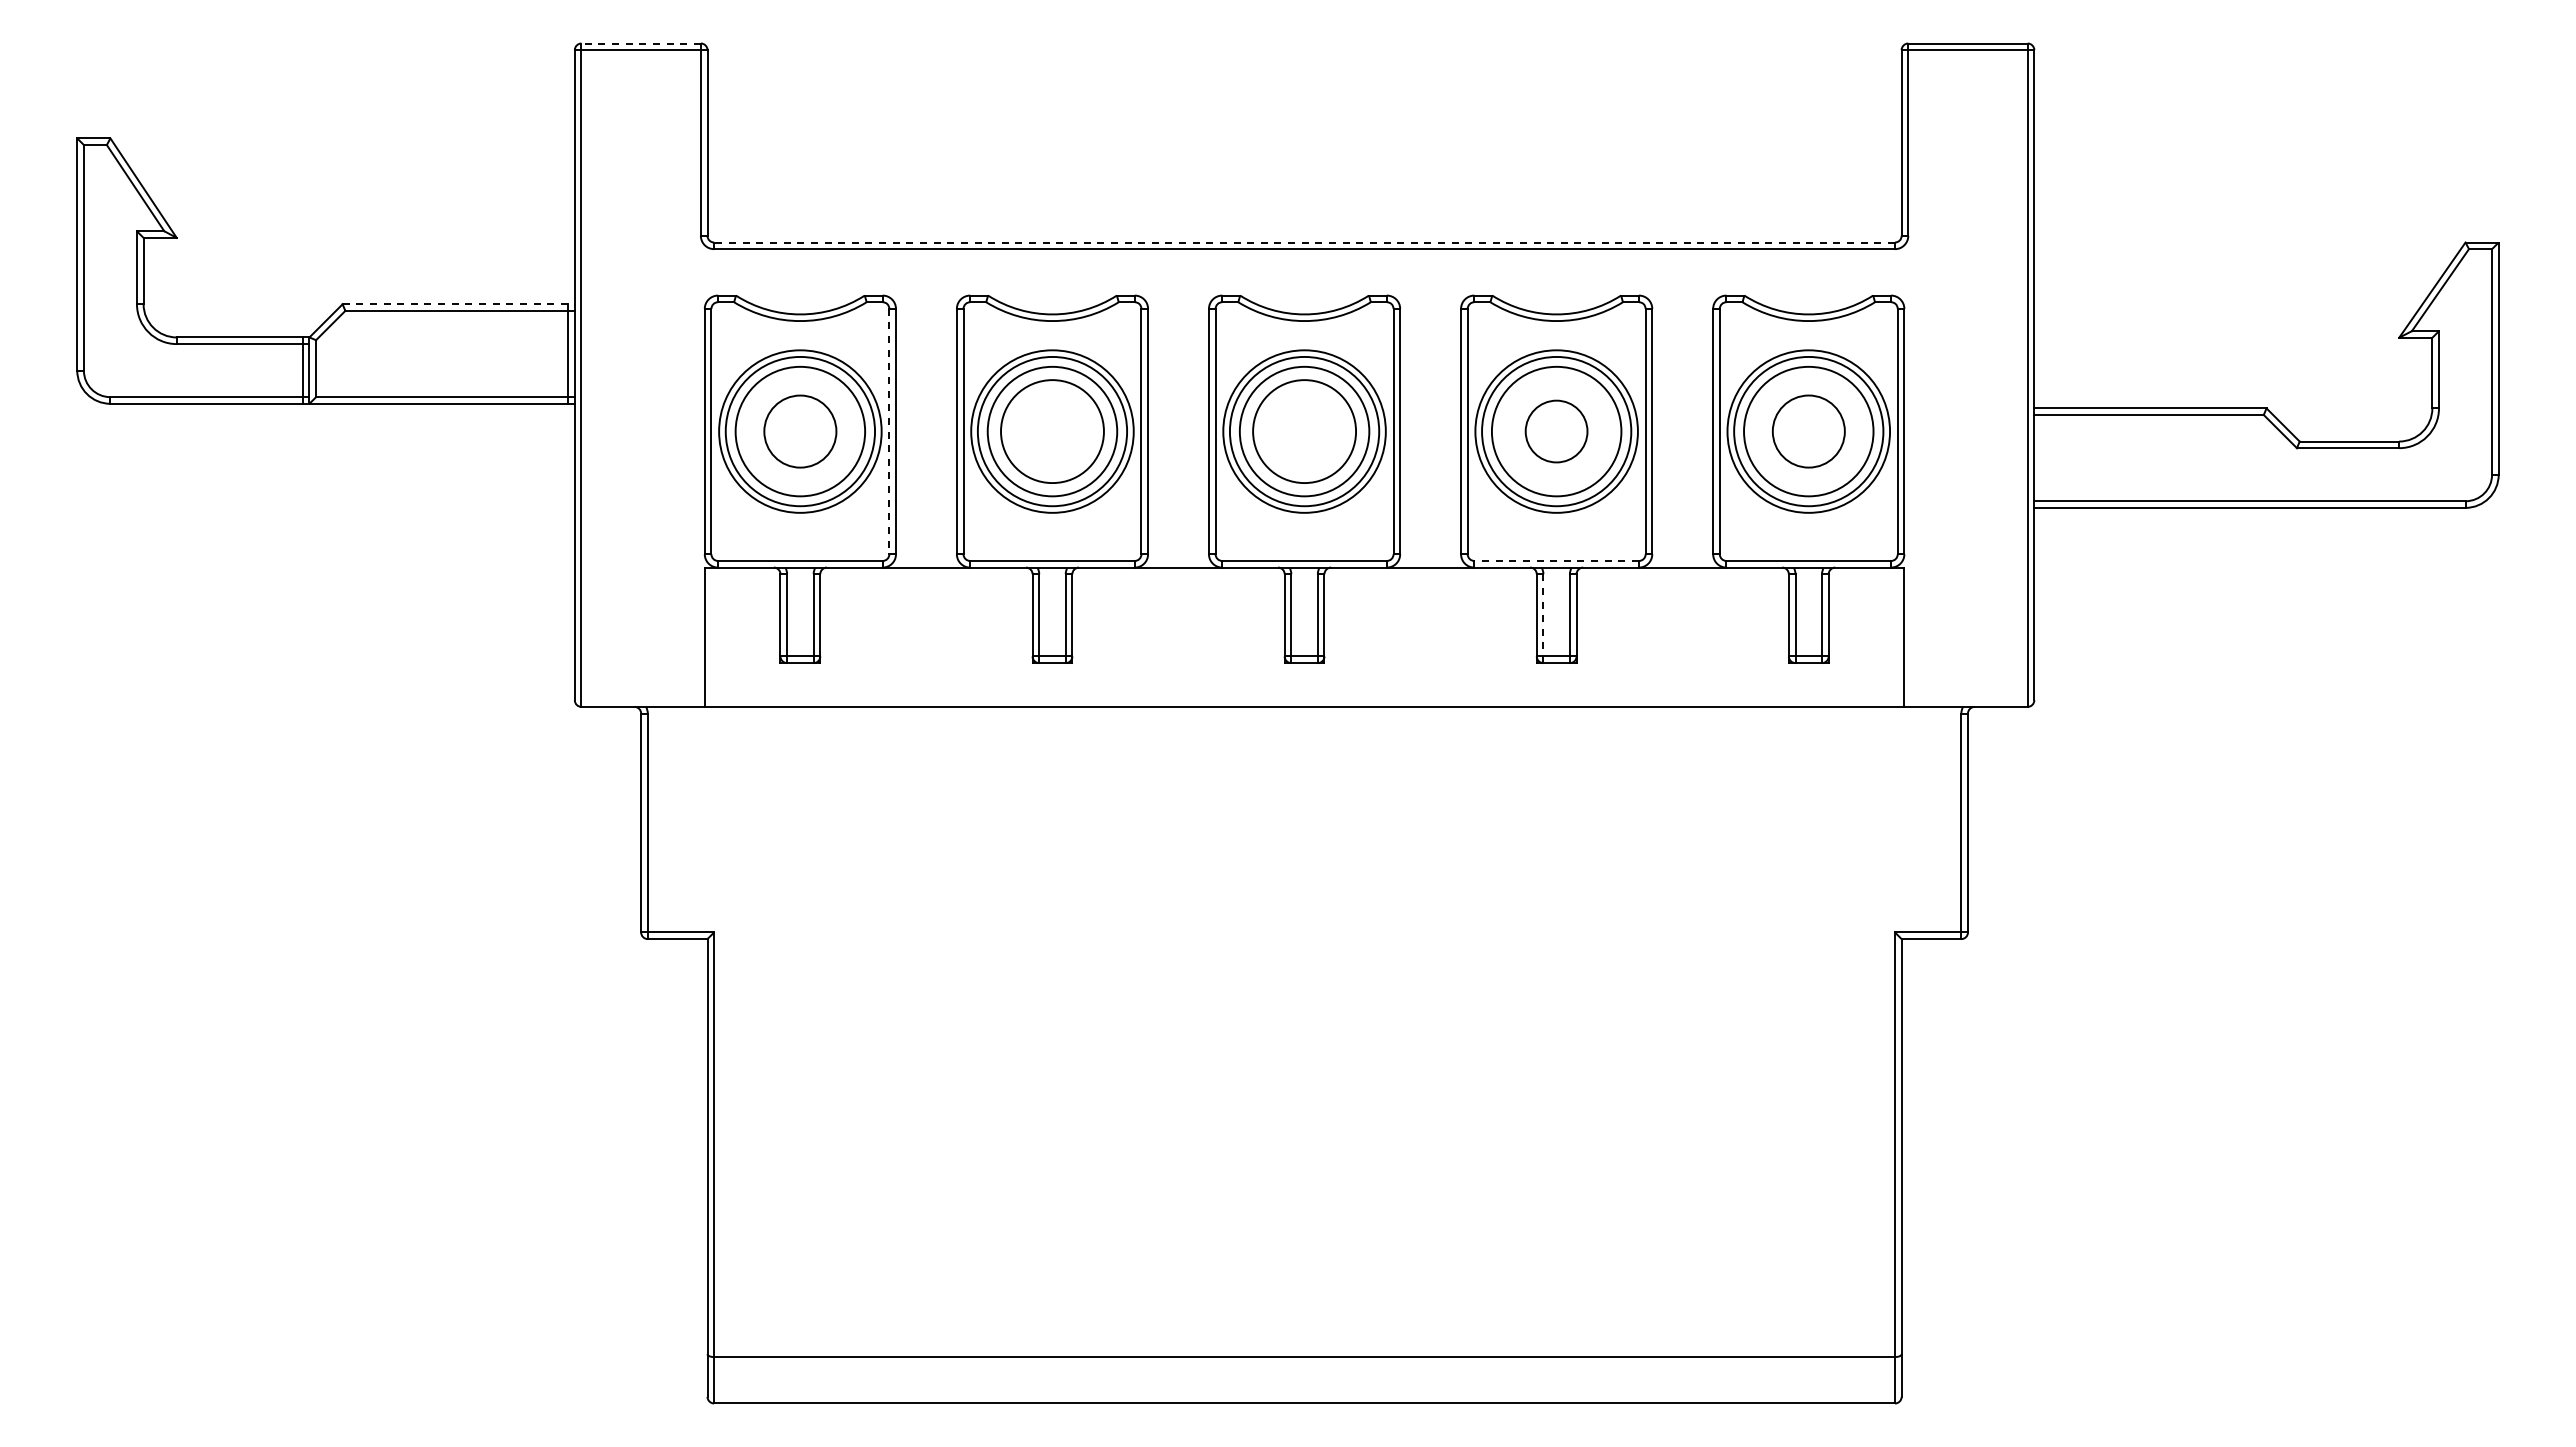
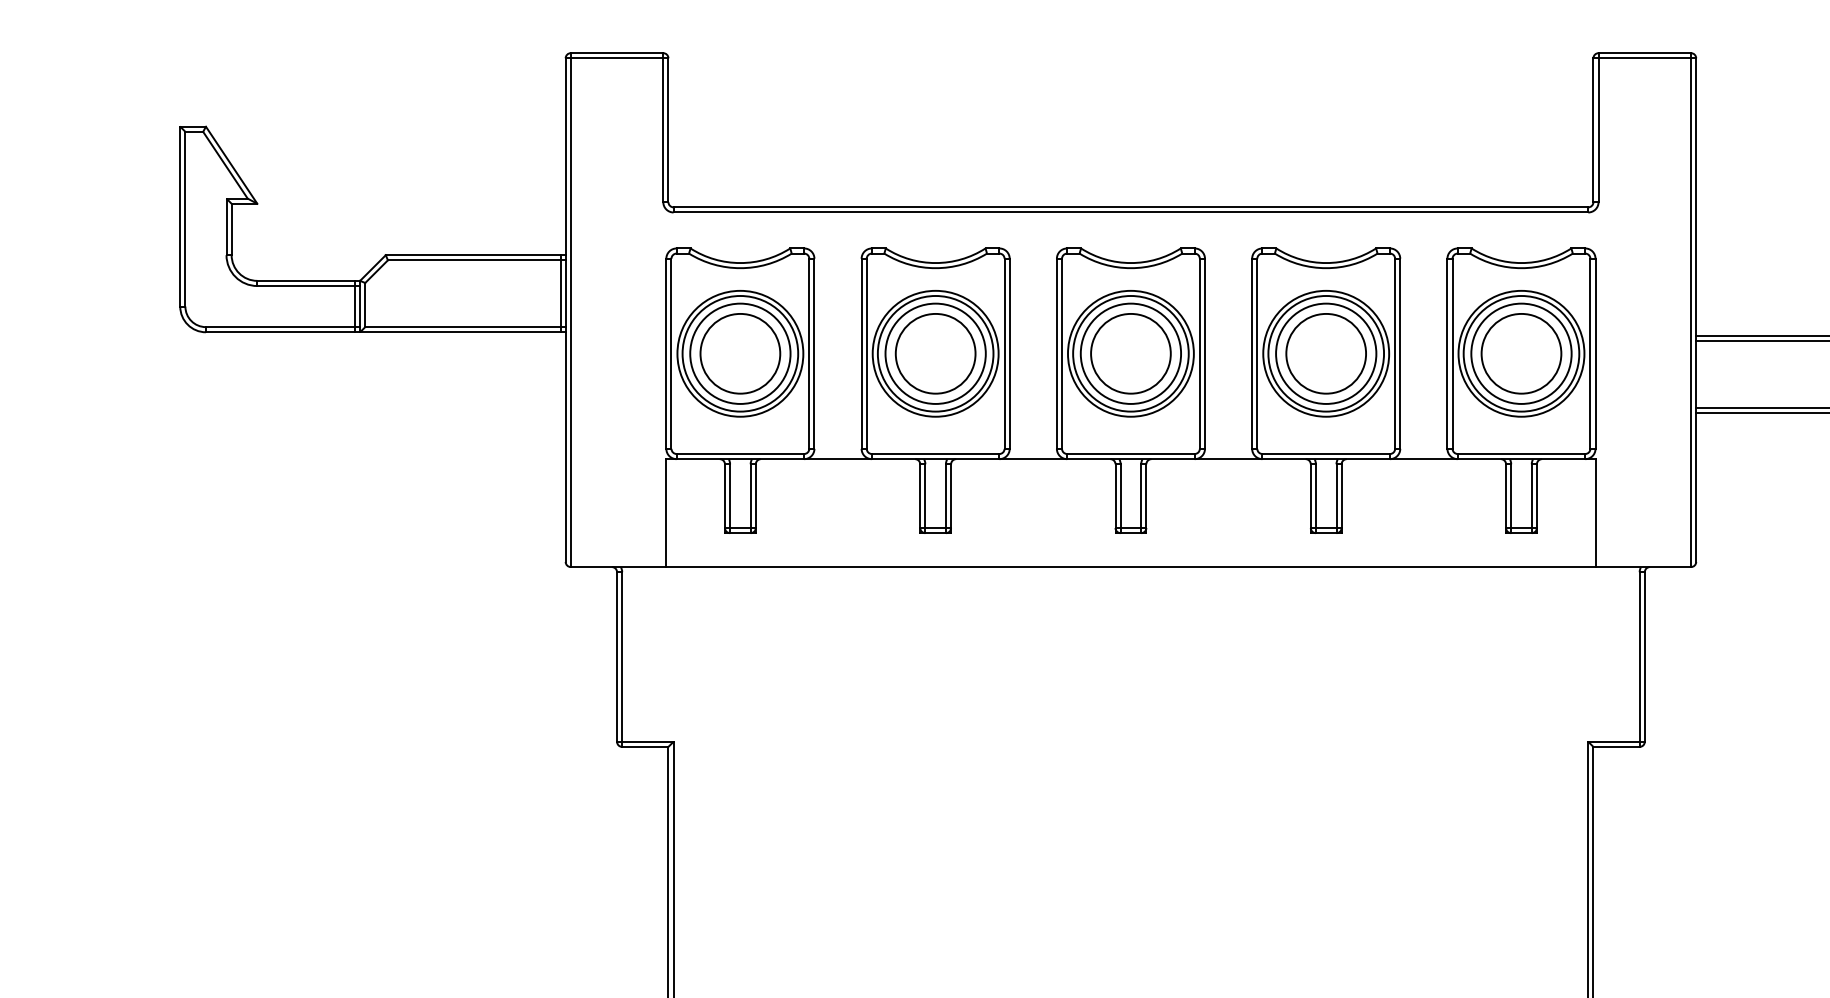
line: (641, 43) -> (617, 53), dashed -> solid
line: (1304, 242) -> (1130, 207), dashed -> solid
line: (459, 304) -> (476, 255), dashed -> solid
circle: (799, 431) -> (739, 353), size x1.43
line: (889, 431) -> (809, 353), dashed -> solid
circle: (1556, 431) -> (1326, 353), size x1.67
circle: (1808, 431) -> (1521, 353), size x1.43
line: (1556, 560) -> (1326, 453), dashed -> solid
line: (1543, 618) -> (1316, 498), dashed -> solid

